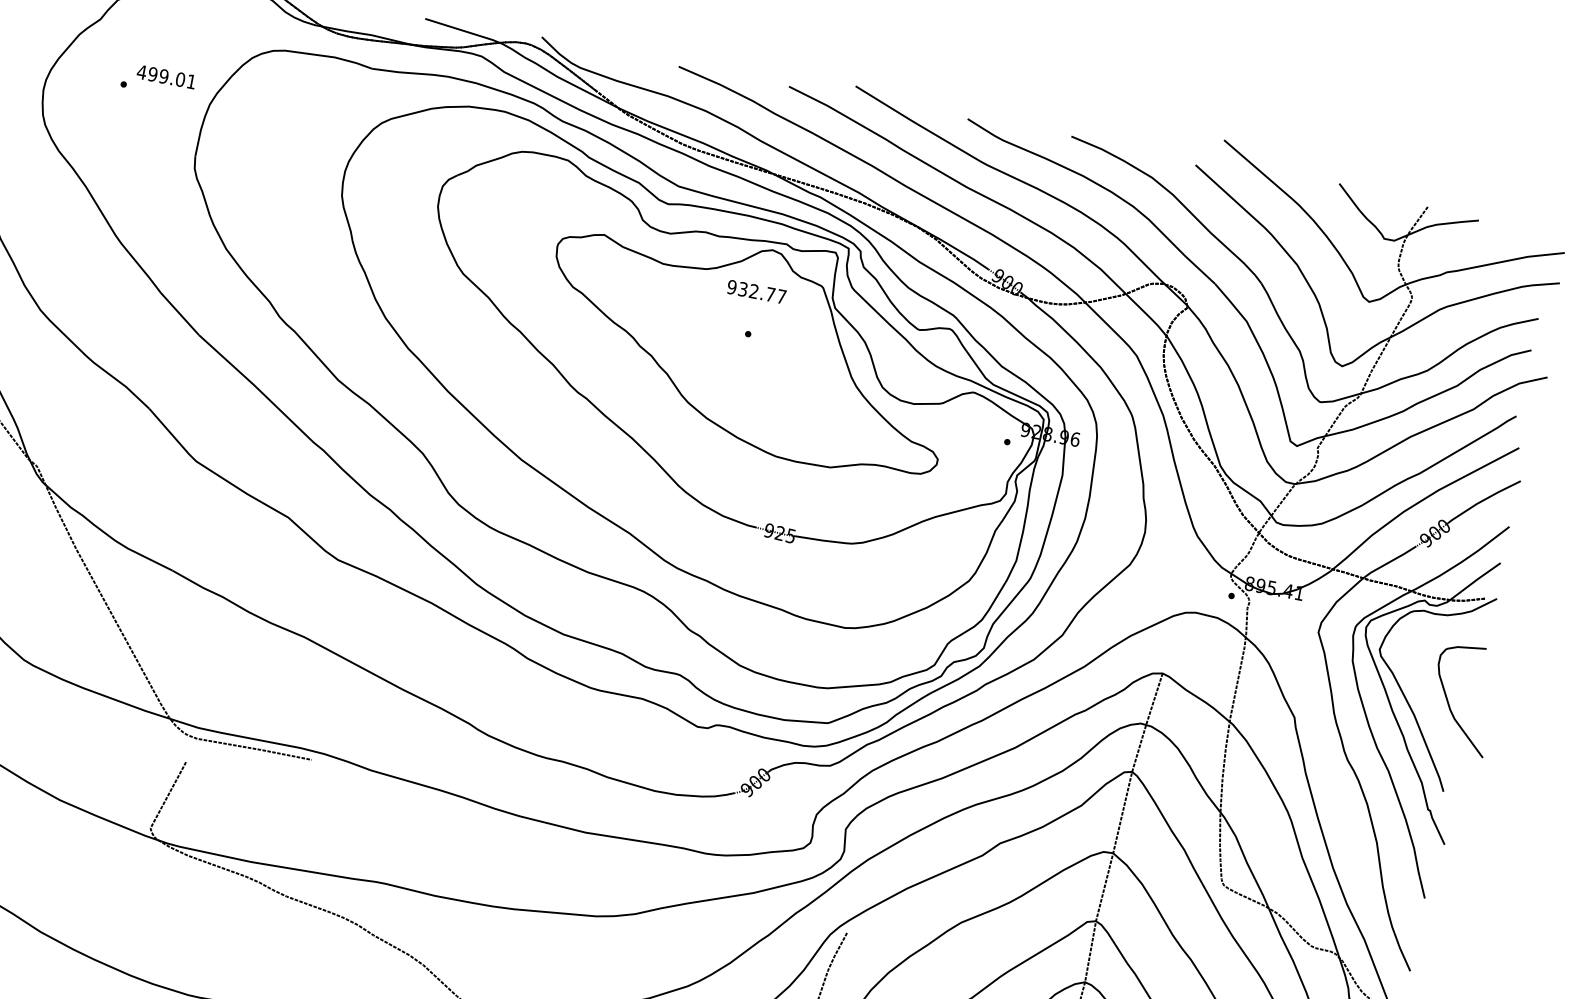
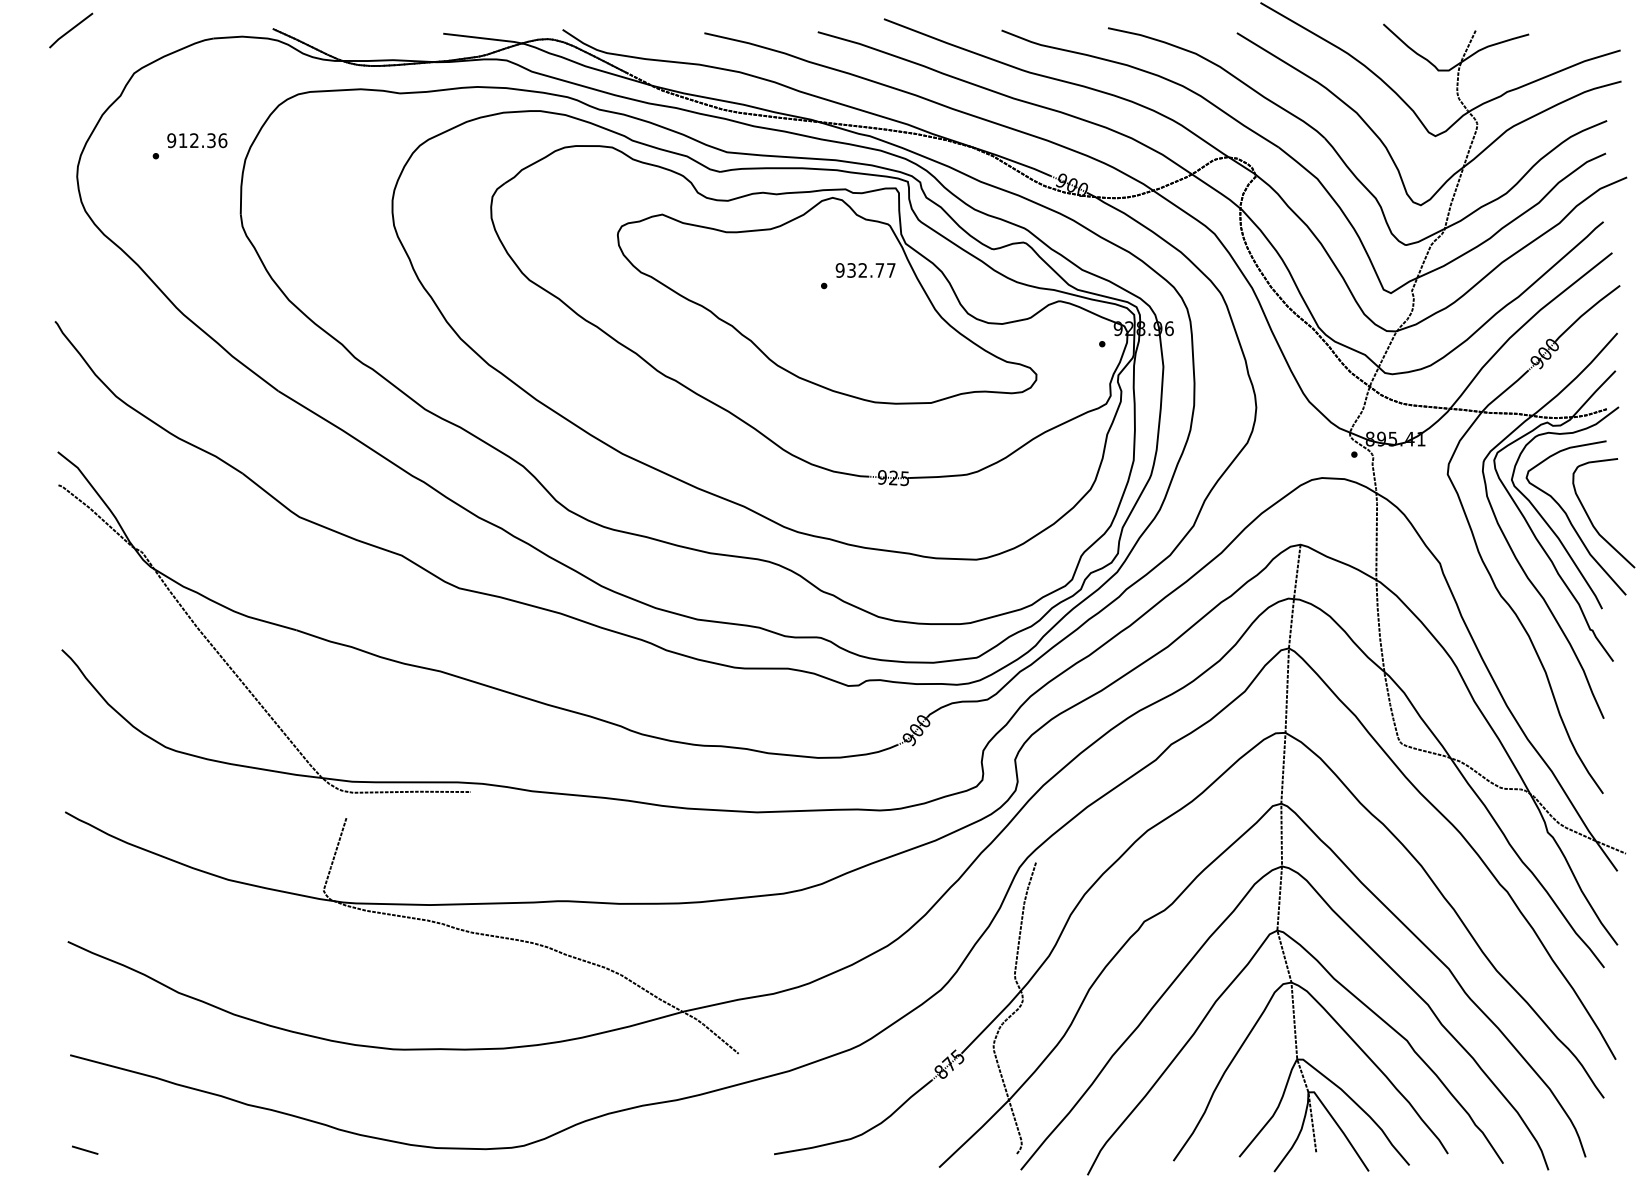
text: (166, 76) -> (197, 140), 499.01 -> 912.36
text: (756, 292) -> (865, 270), moved
curve: (1429, 699) -> (1570, 520), added

